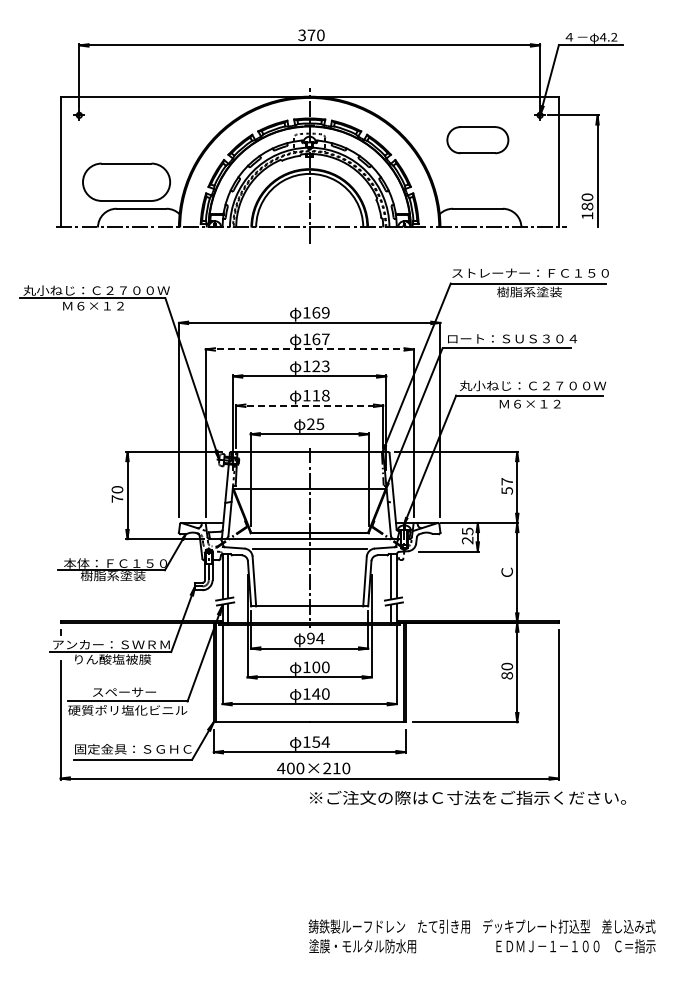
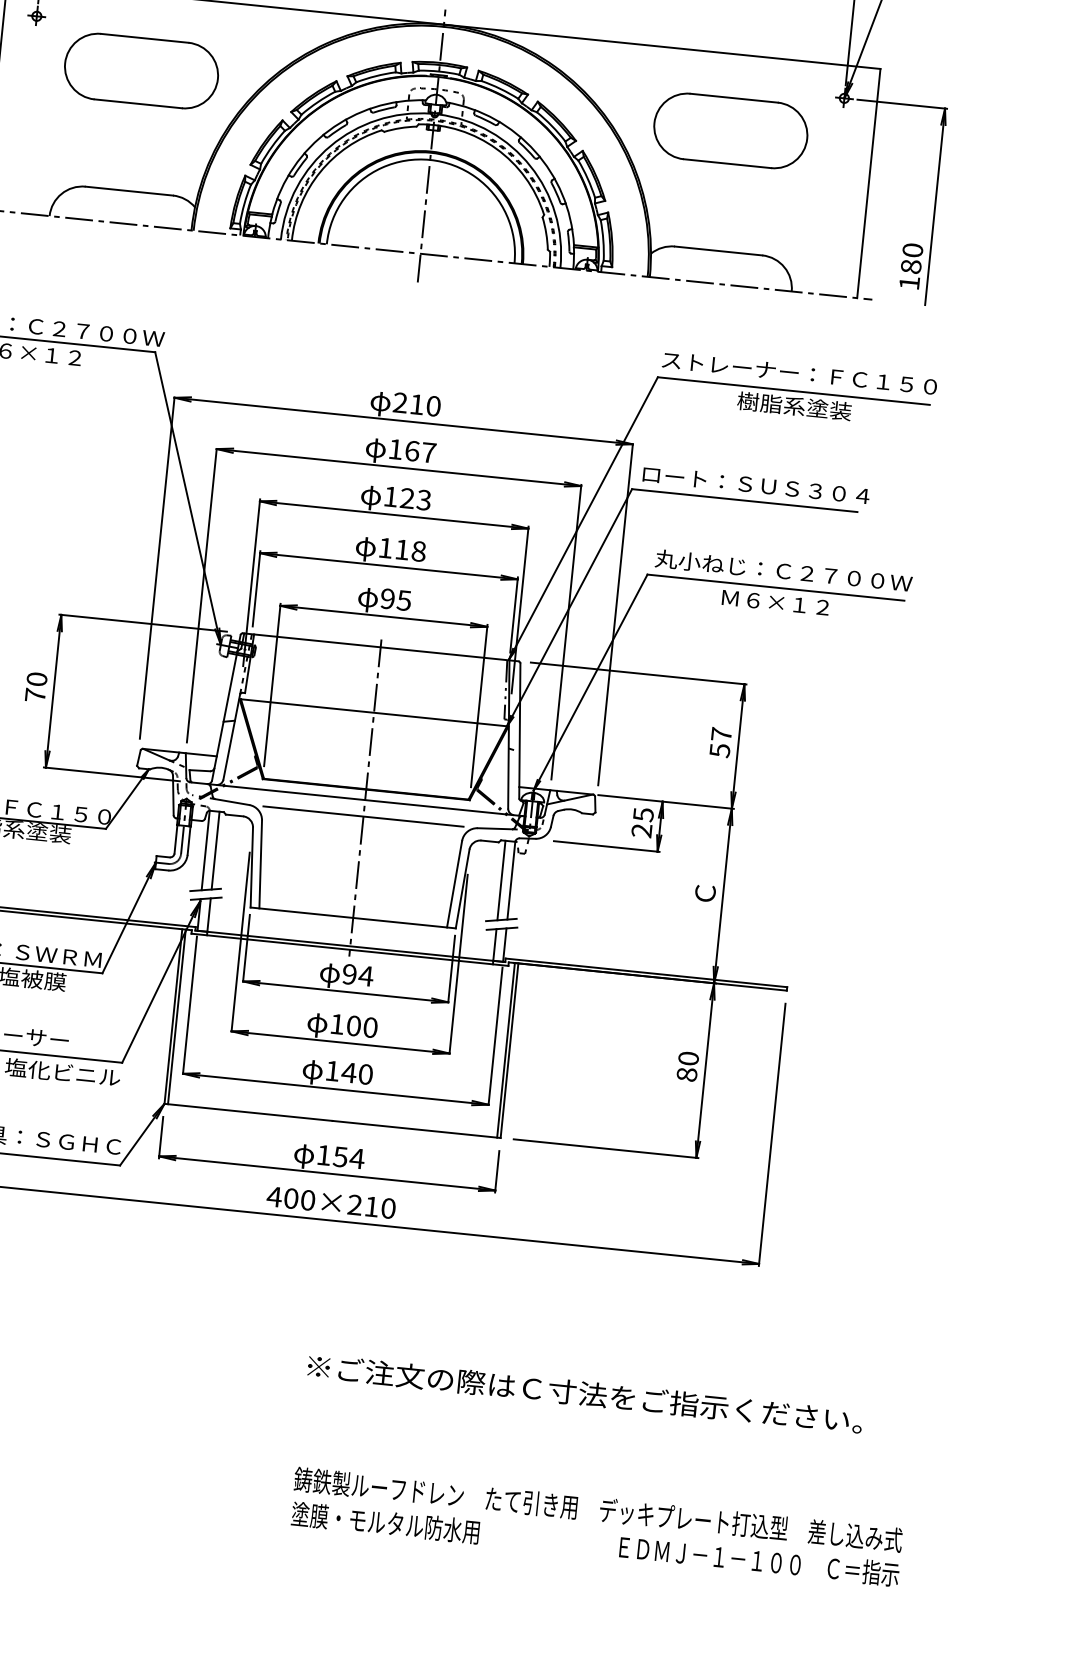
part: (477, 139) -> (730, 129), size x1.43
part: (126, 181) -> (141, 69), moved
text: (316, 312) -> (417, 404), 169 -> 210
line: (309, 349) -> (398, 467), dashed -> solid
line: (310, 405) -> (390, 565), dashed -> solid
text: (310, 424) -> (386, 599), 25 -> 95
text: (468, 797) -> (586, 1393), moved

